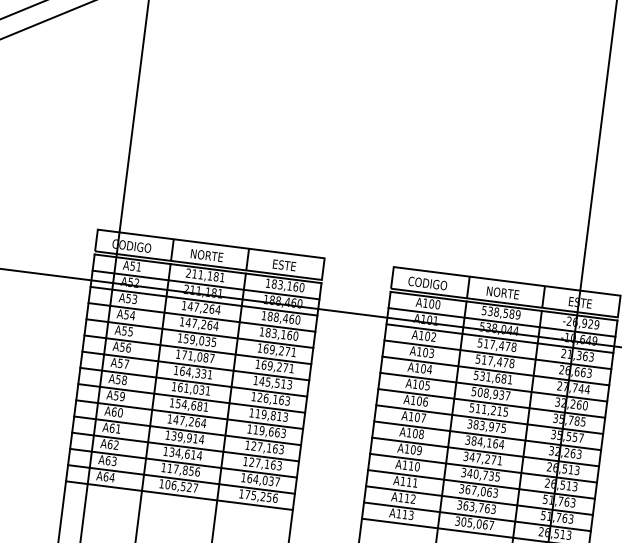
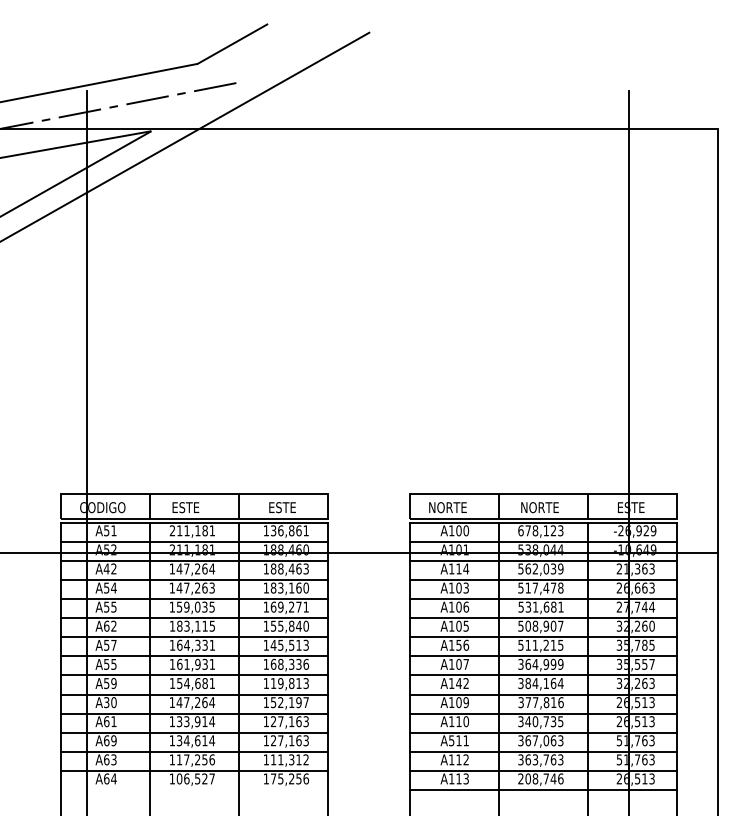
text: (207, 255) -> (191, 507), NORTE -> ESTE
text: (427, 283) -> (451, 507), CODIGO -> NORTE
text: (287, 285) -> (289, 530), 183,160 -> 136,861
text: (131, 298) -> (109, 568), A53 -> A42
text: (500, 312) -> (540, 530), 538,589 -> 678,123
text: (297, 319) -> (305, 568), 188,460 -> 188,463
text: (216, 325) -> (212, 587), 147,264 -> 147,263
text: (430, 336) -> (462, 568), A102 -> A114
text: (500, 345) -> (544, 568), 517,478 -> 562,039
text: (125, 346) -> (110, 625), A56 -> A62
text: (197, 356) -> (195, 625), 171,087 -> 183,115
text: (277, 366) -> (289, 625), 169,271 -> 155,840
text: (429, 369) -> (466, 606), A104 -> A106
text: (124, 379) -> (113, 663), A58 -> A55
text: (195, 389) -> (197, 664), 161,031 -> 161,931
text: (501, 394) -> (553, 625), 508,937 -> 508,907
text: (273, 398) -> (289, 663), 126,163 -> 168,336
text: (419, 400) -> (458, 644), A106 -> A156
text: (114, 411) -> (106, 702), A60 -> A30
text: (490, 425) -> (544, 663), 383,975 -> 364,999
text: (269, 431) -> (289, 702), 119,663 -> 152,197
text: (418, 433) -> (462, 683), A108 -> A142
text: (179, 436) -> (186, 721), 139,914 -> 133,914
text: (115, 444) -> (113, 740), A62 -> A69
text: (485, 458) -> (544, 702), 347,271 -> 377,816
text: (185, 470) -> (197, 759), 117,856 -> 117,256
text: (263, 479) -> (289, 759), 164,037 -> 111,312
text: (402, 481) -> (451, 740), A111 -> A511
line: (179, 496) -> (194, 790), removed
text: (474, 522) -> (540, 778), 305,067 -> 208,746

